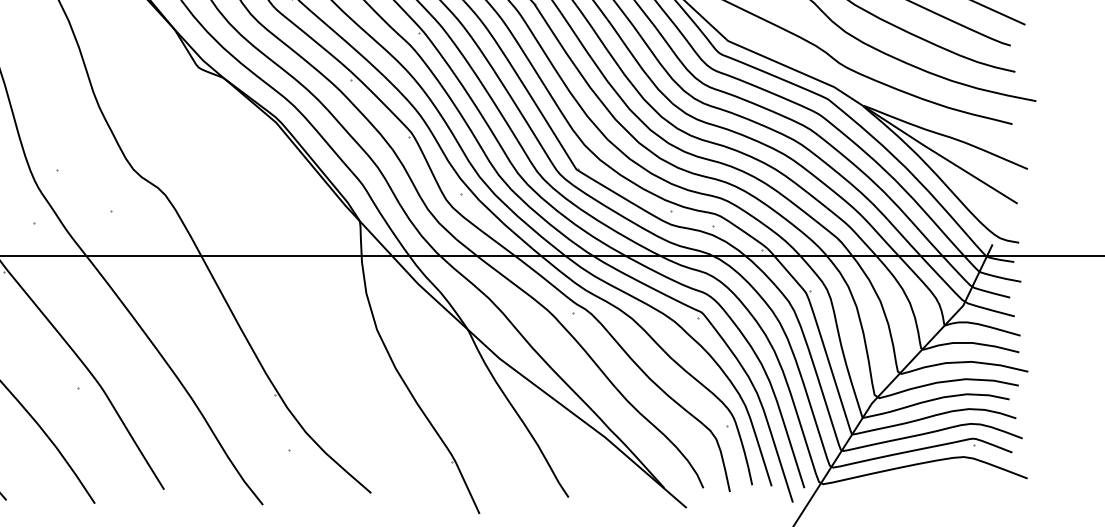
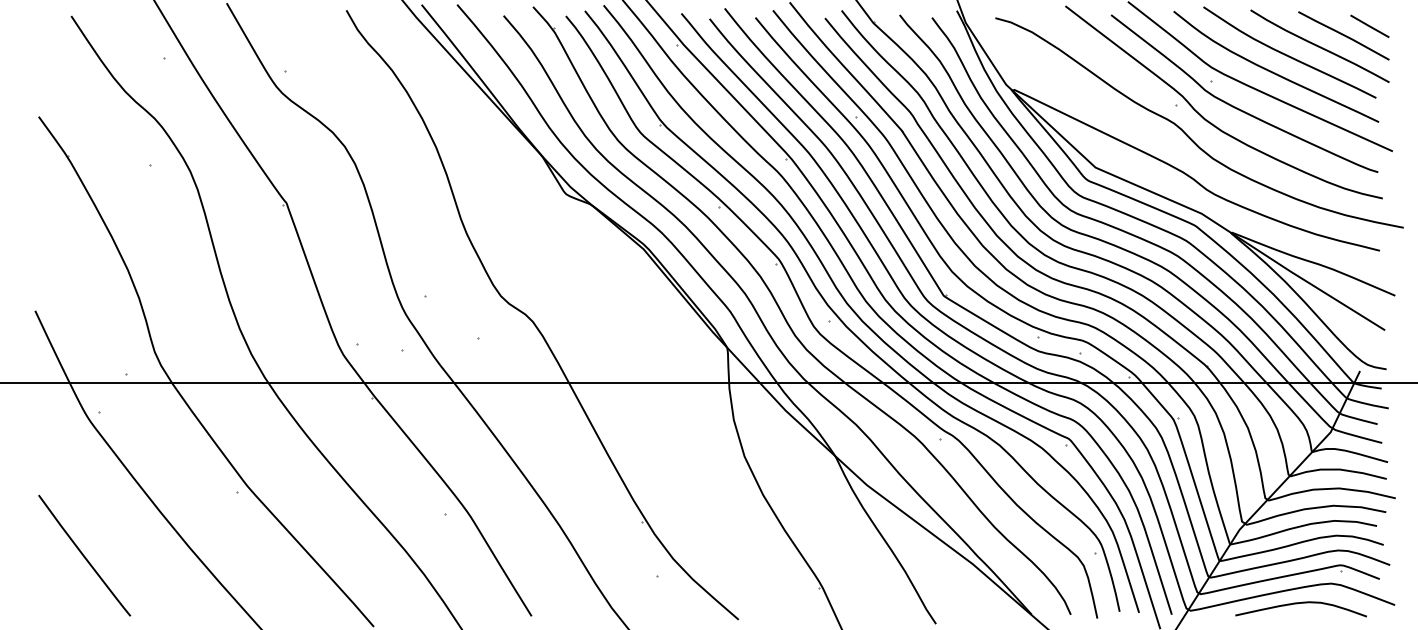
curve: (930, 477) -> (1297, 604), added

